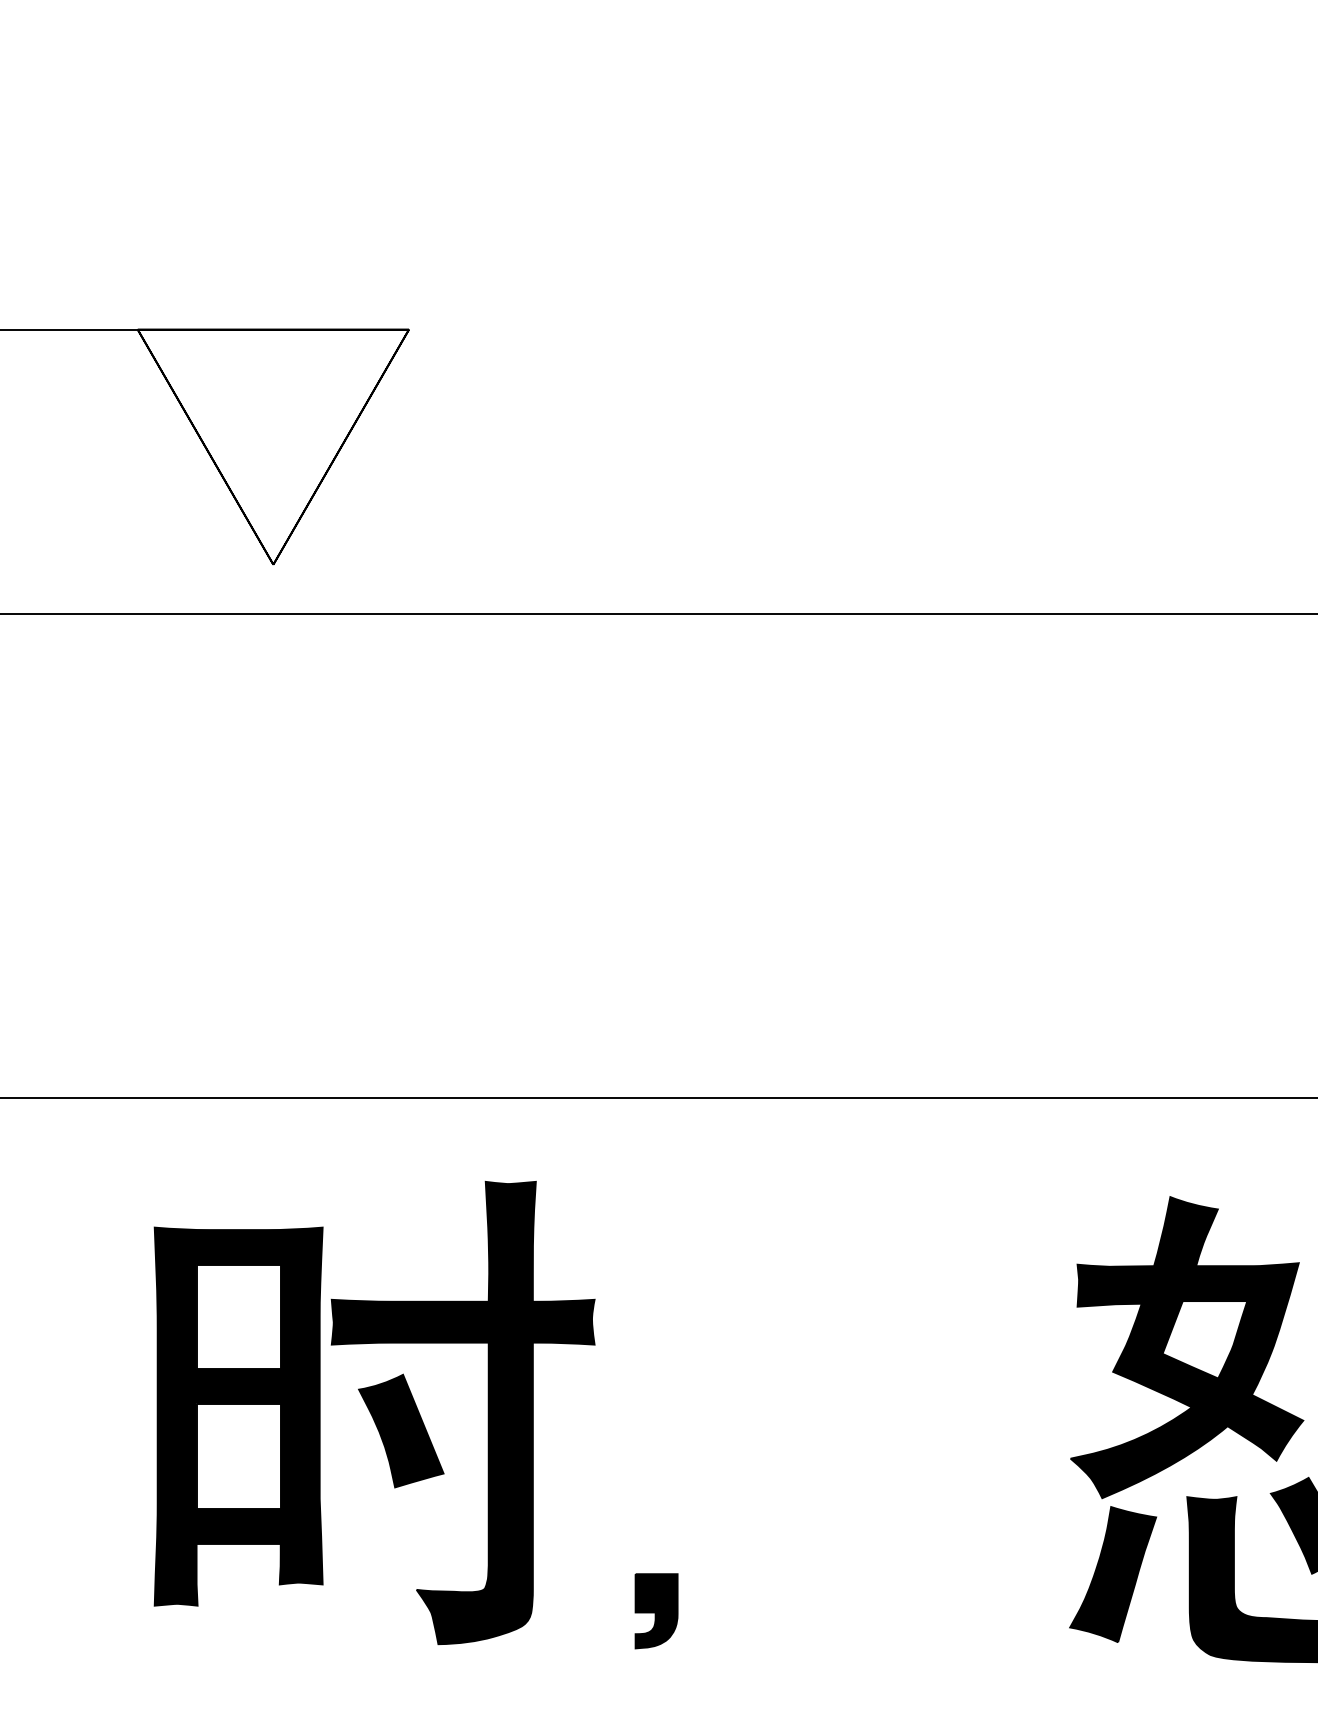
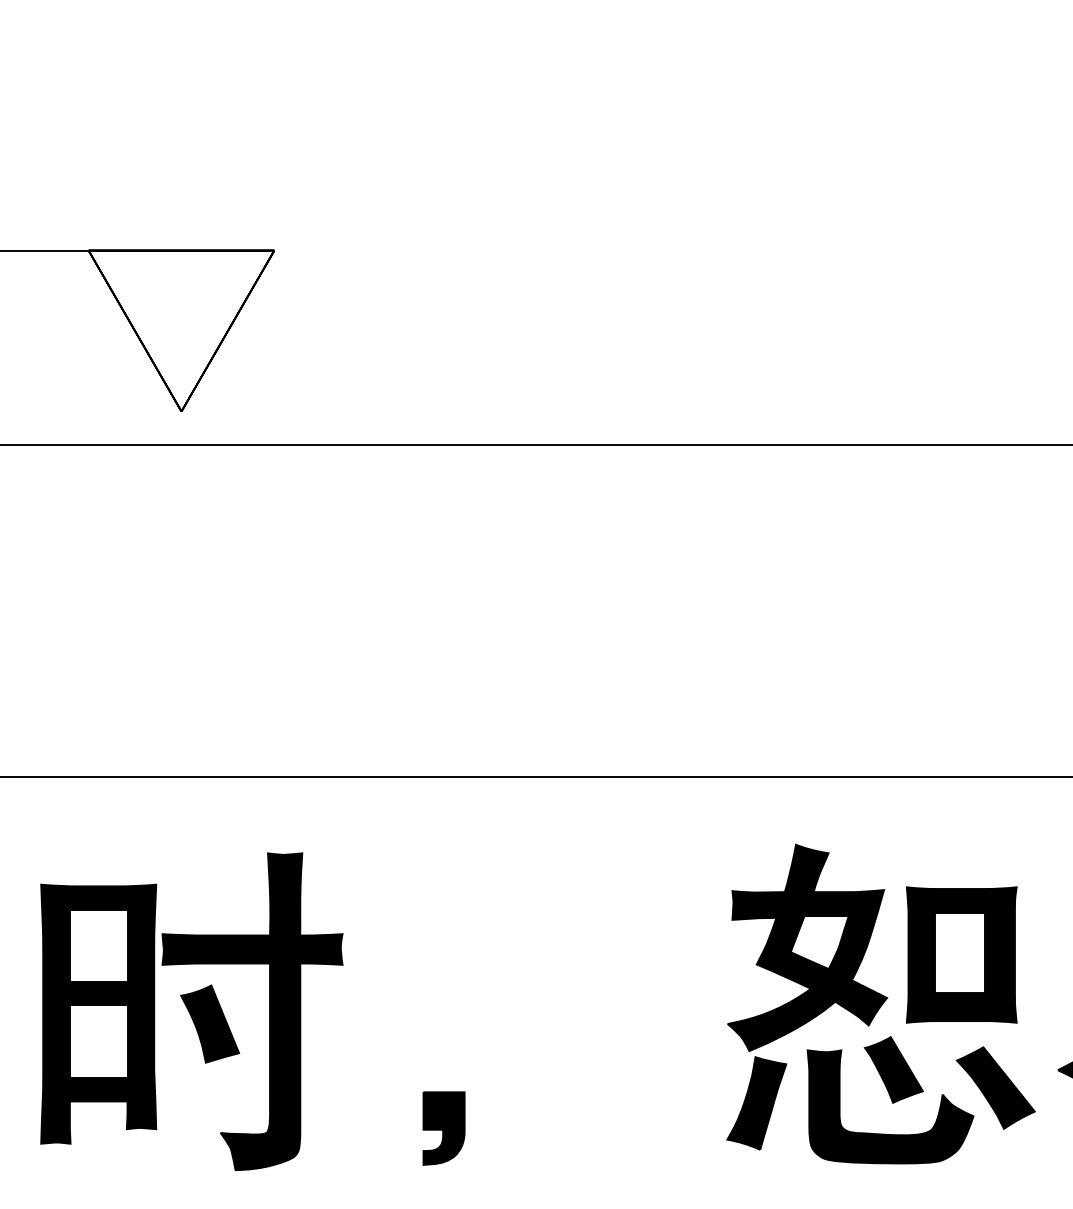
part: (374, 1412) -> (191, 1011), moved
part: (655, 1611) -> (443, 1128), size x1.43

